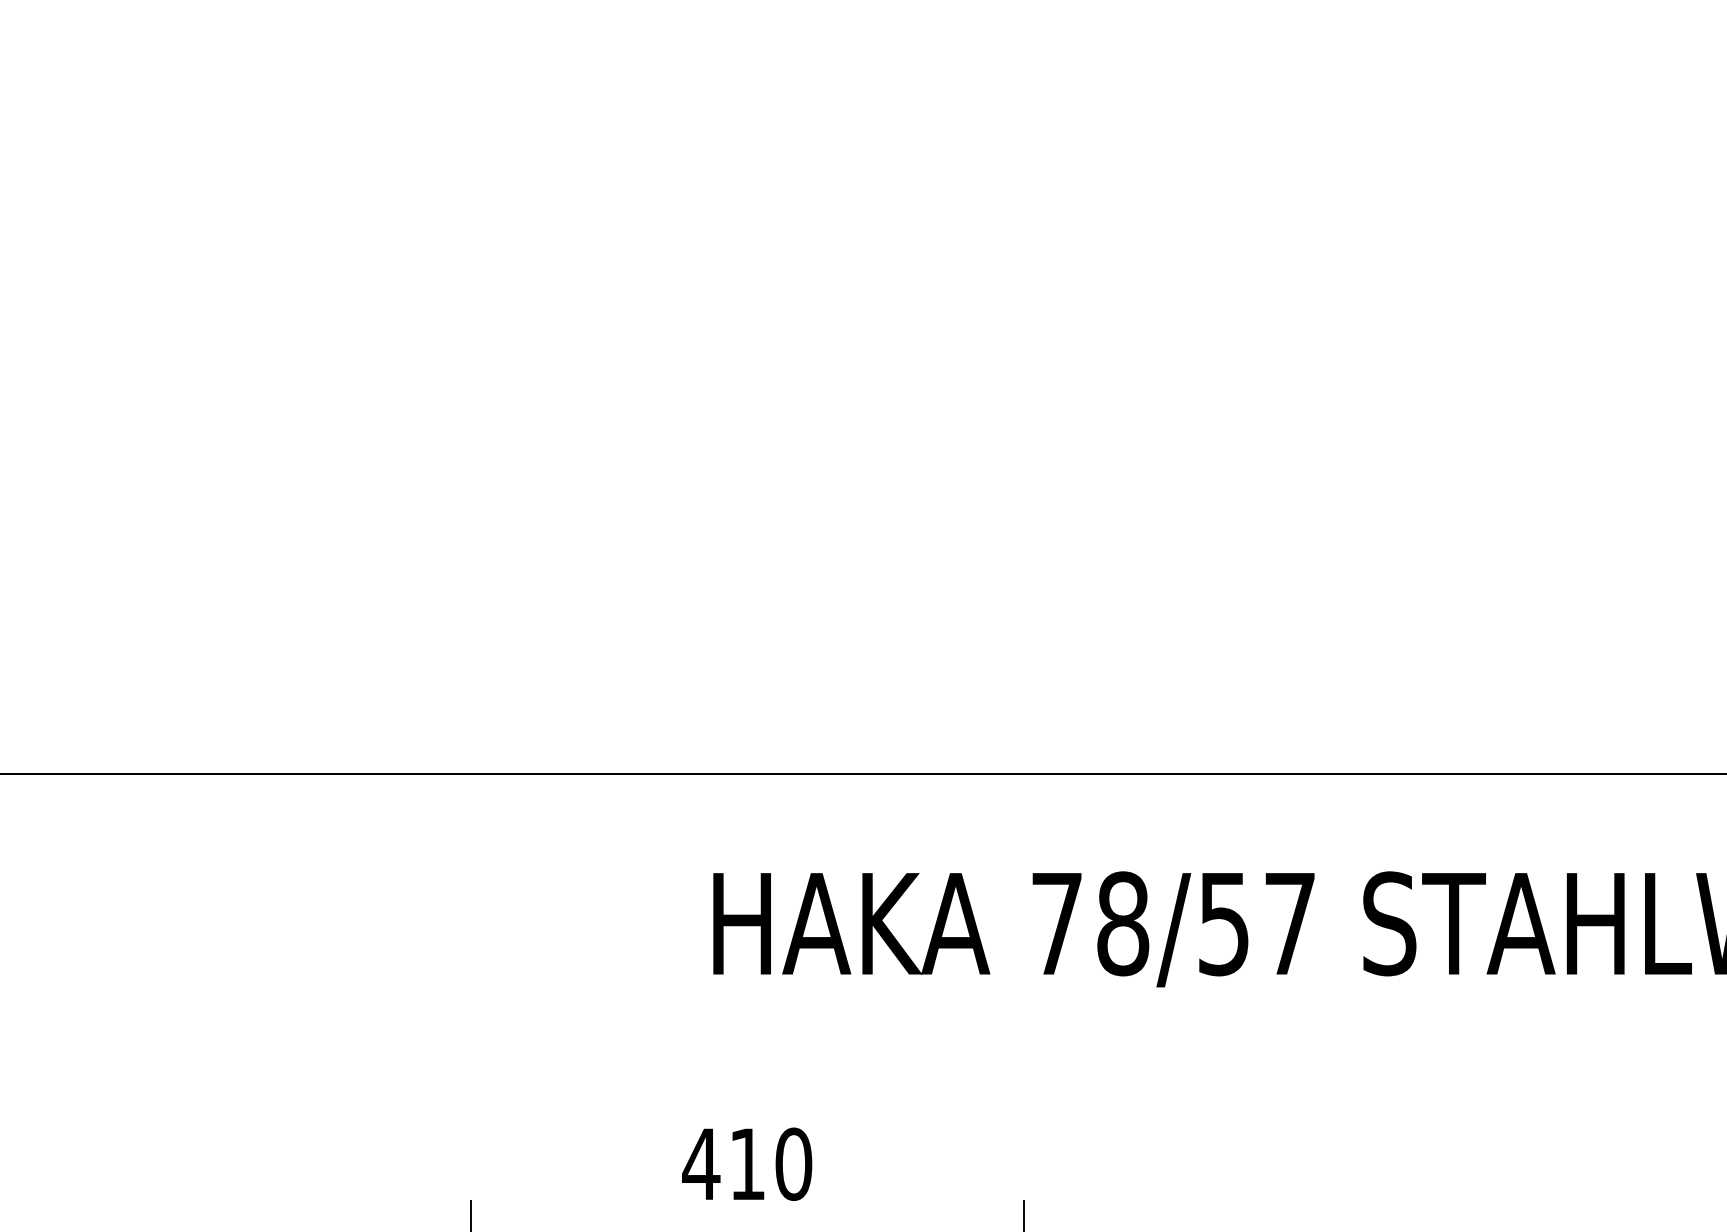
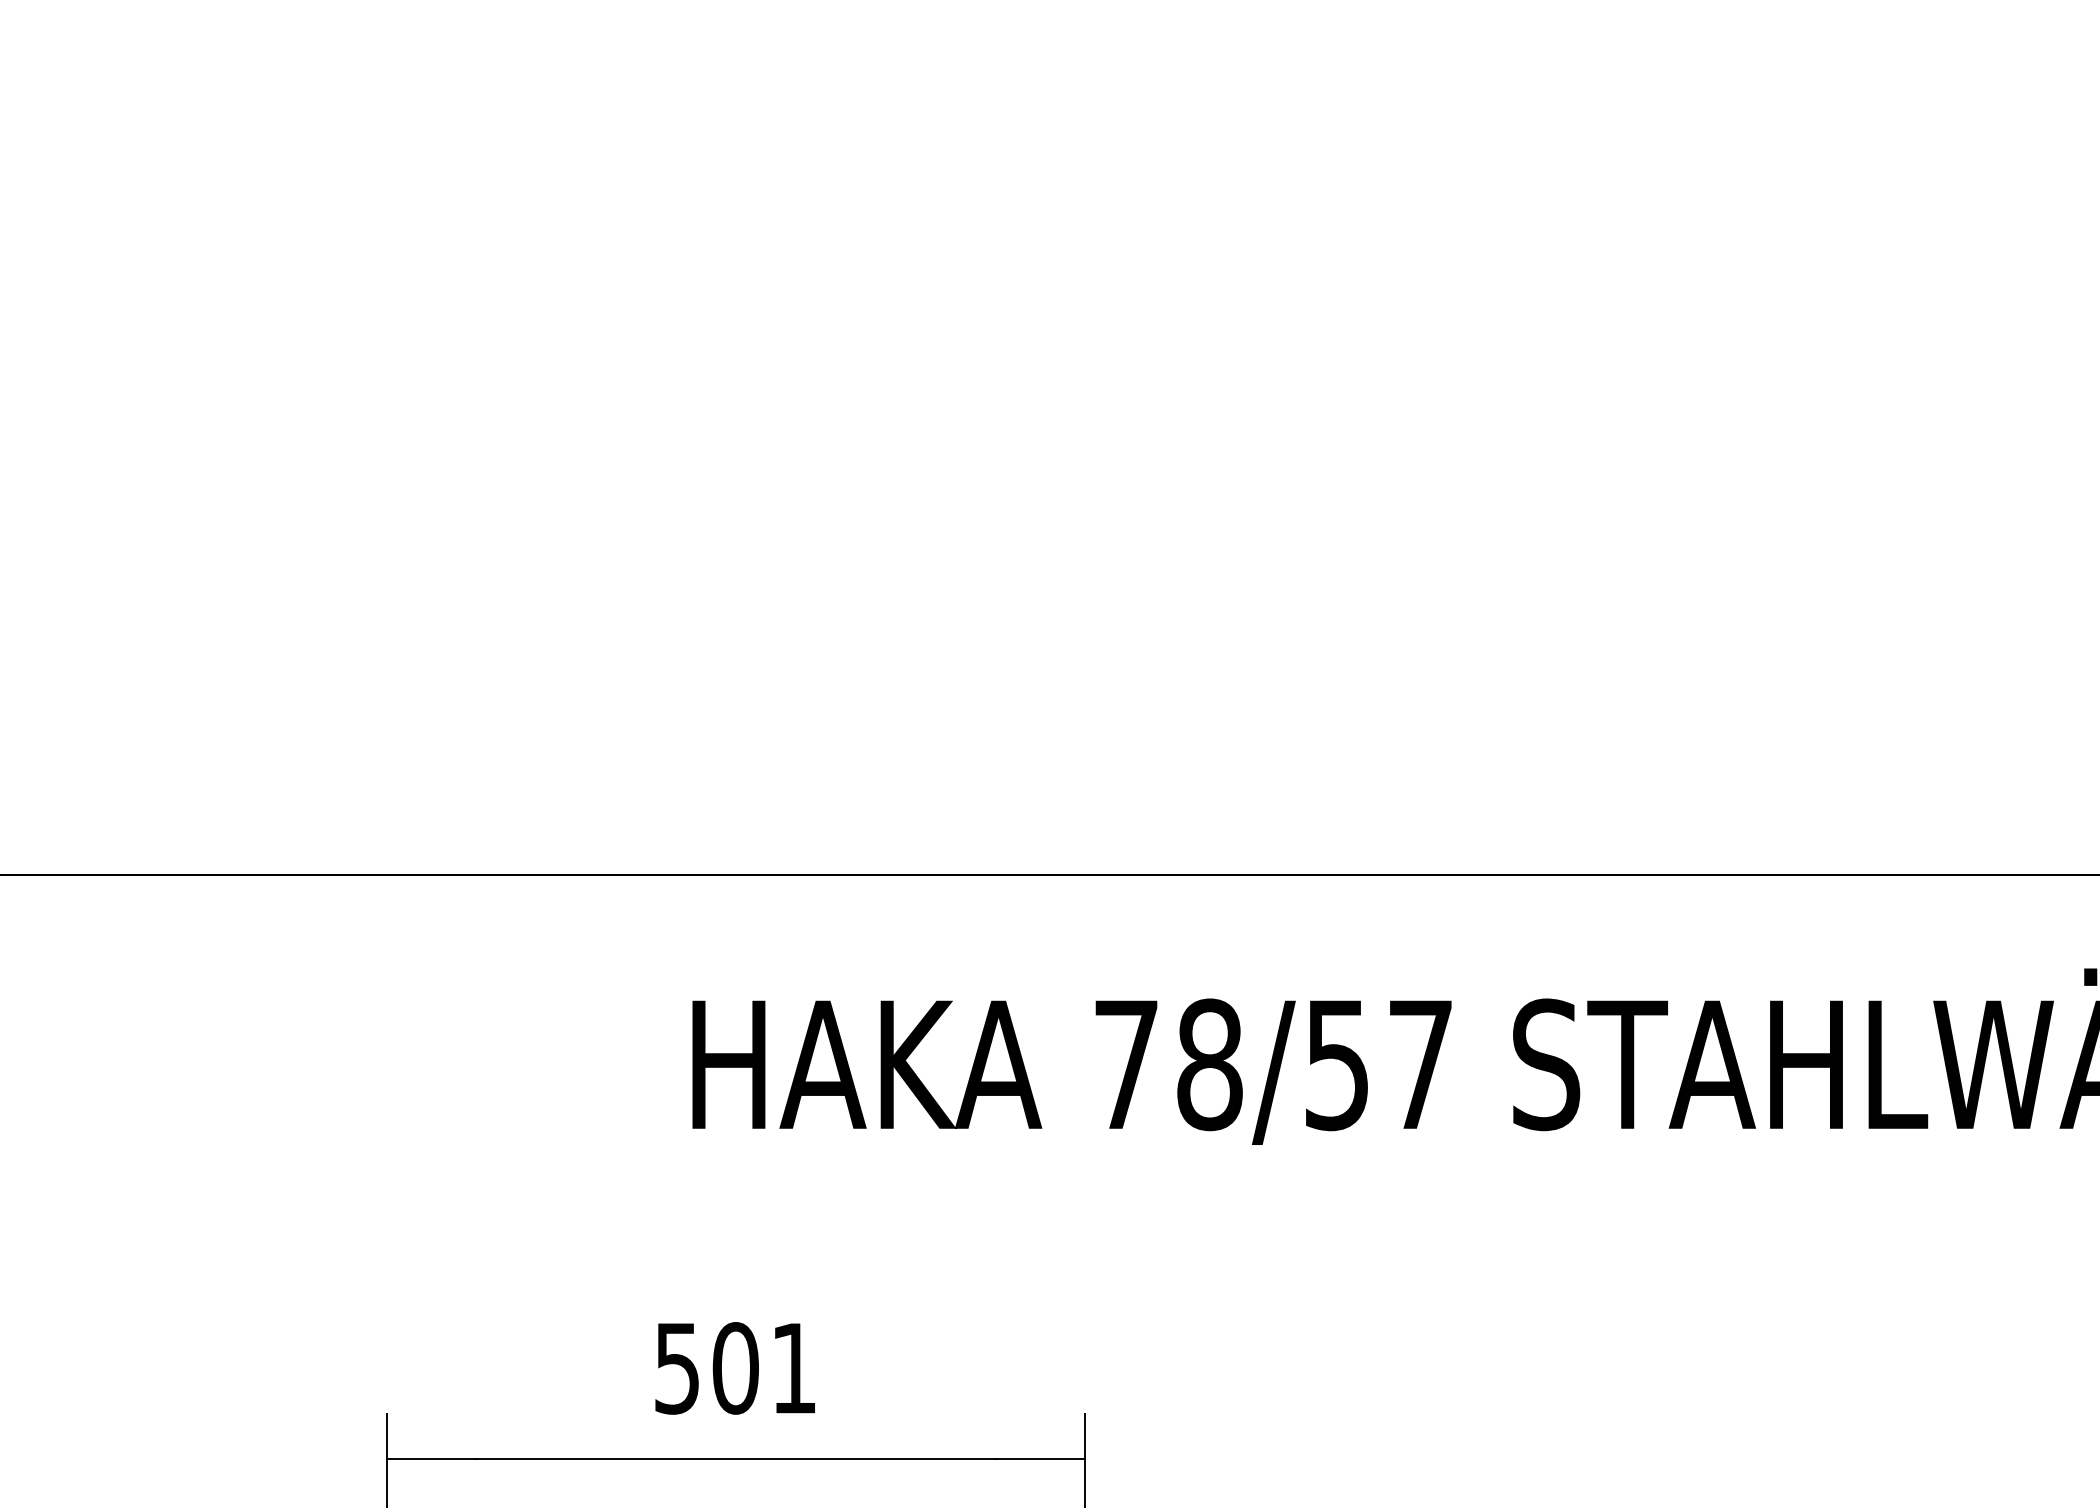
text: (747, 1164) -> (735, 1368), 410 -> 501

